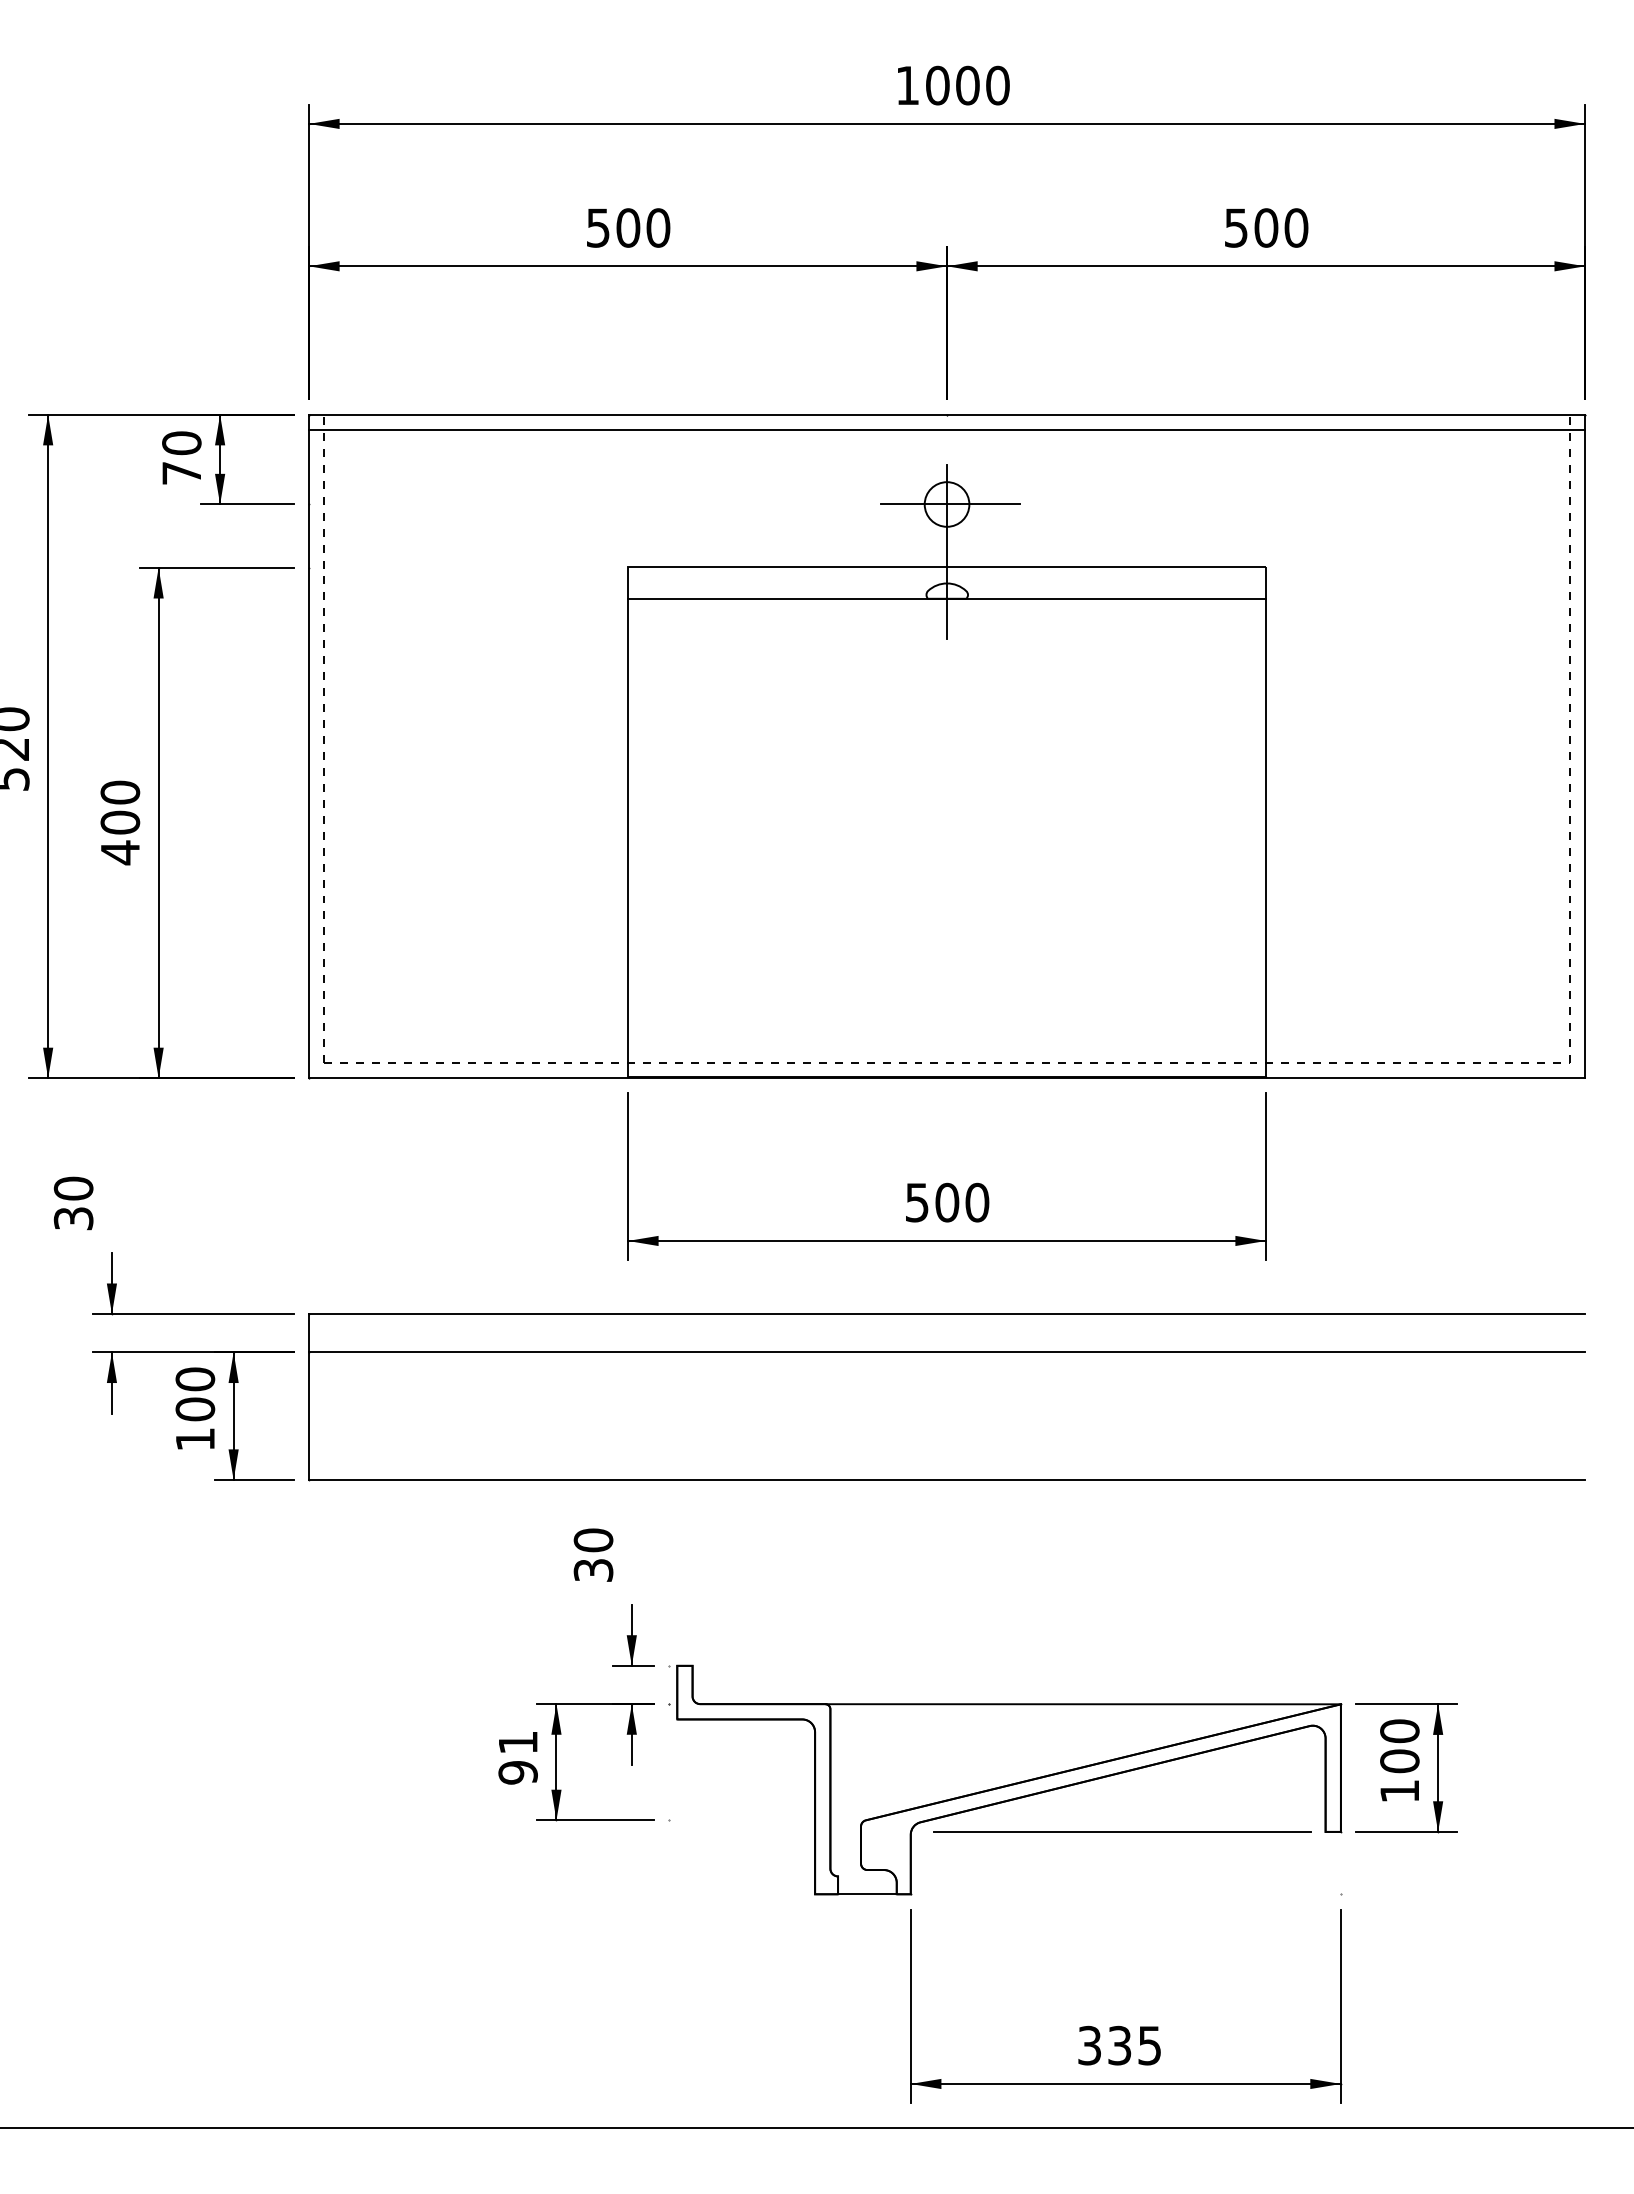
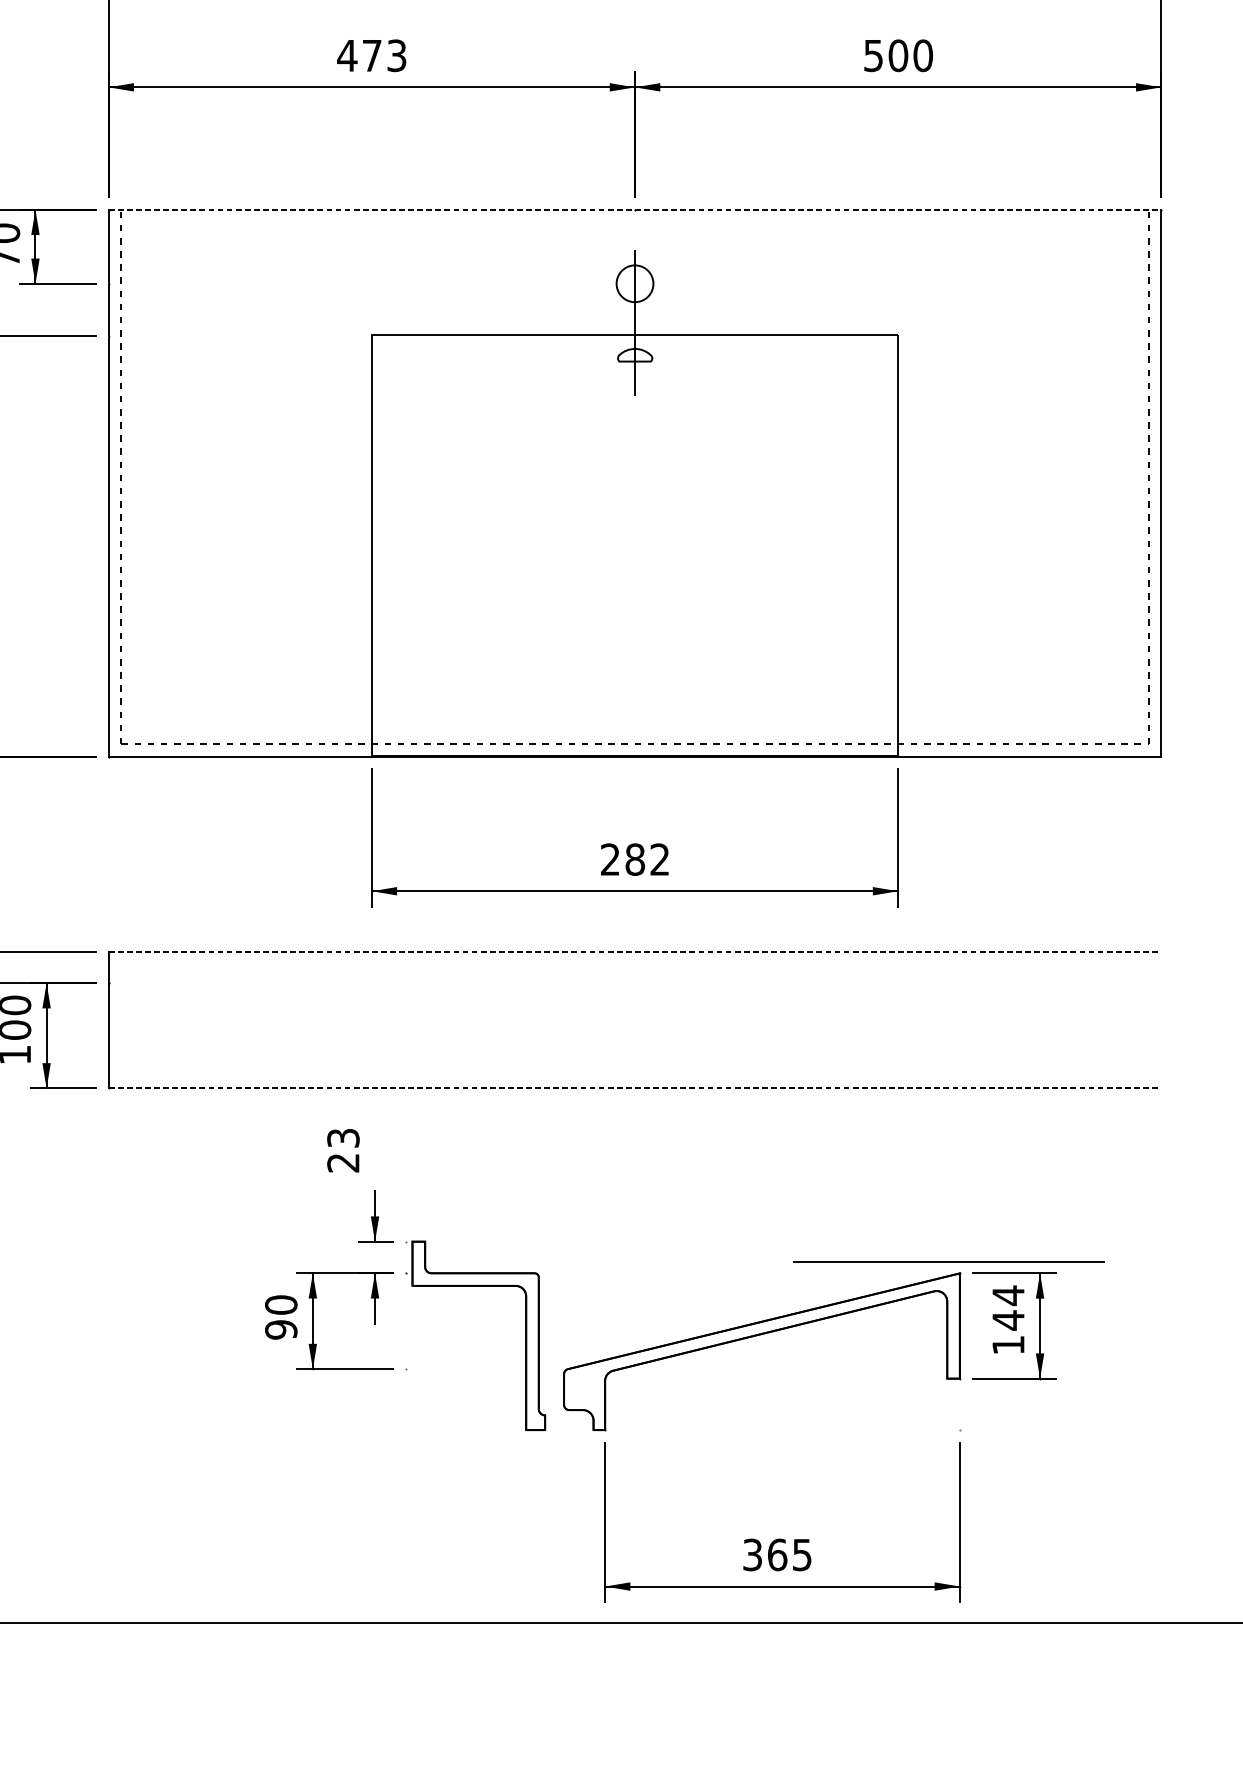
text: (627, 227) -> (371, 55), 500 -> 473
line: (947, 414) -> (635, 209), solid -> dashed
line: (947, 430) -> (635, 222), removed
line: (949, 504) -> (637, 283), removed
line: (946, 598) -> (634, 361), removed
text: (947, 1202) -> (635, 859), 500 -> 282
line: (947, 1314) -> (635, 951), solid -> dashed
line: (947, 1352) -> (635, 983), removed
line: (947, 1480) -> (635, 1088), solid -> dashed
text: (593, 1554) -> (343, 1149), 30 -> 23
line: (1083, 1704) -> (747, 1273), removed
text: (517, 1742) -> (280, 1304), 91 -> 90
text: (1399, 1745) -> (1008, 1307), 100 -> 144
line: (1122, 1831) -> (948, 1261), moved
line: (867, 1894) -> (569, 1430), removed
text: (1119, 2045) -> (777, 1554), 335 -> 365

